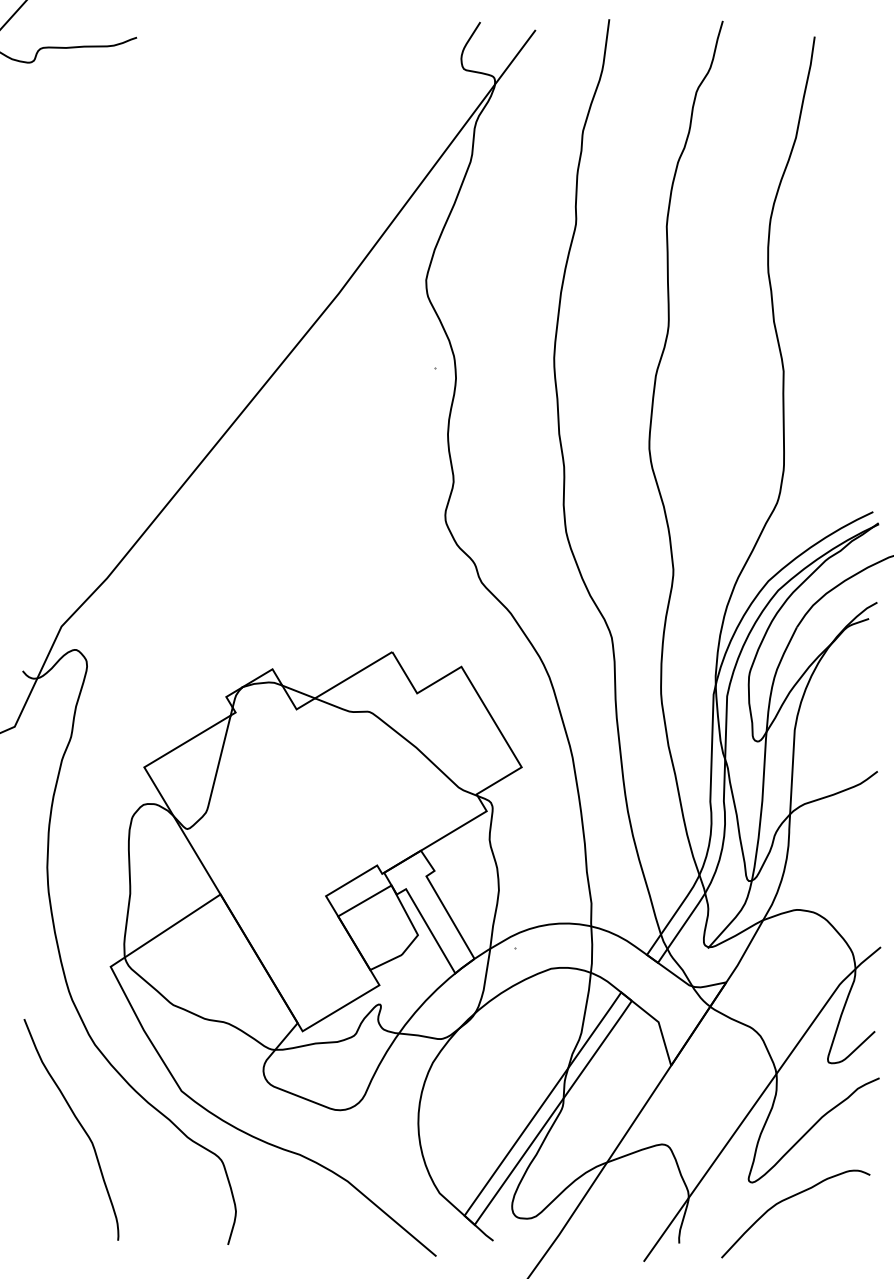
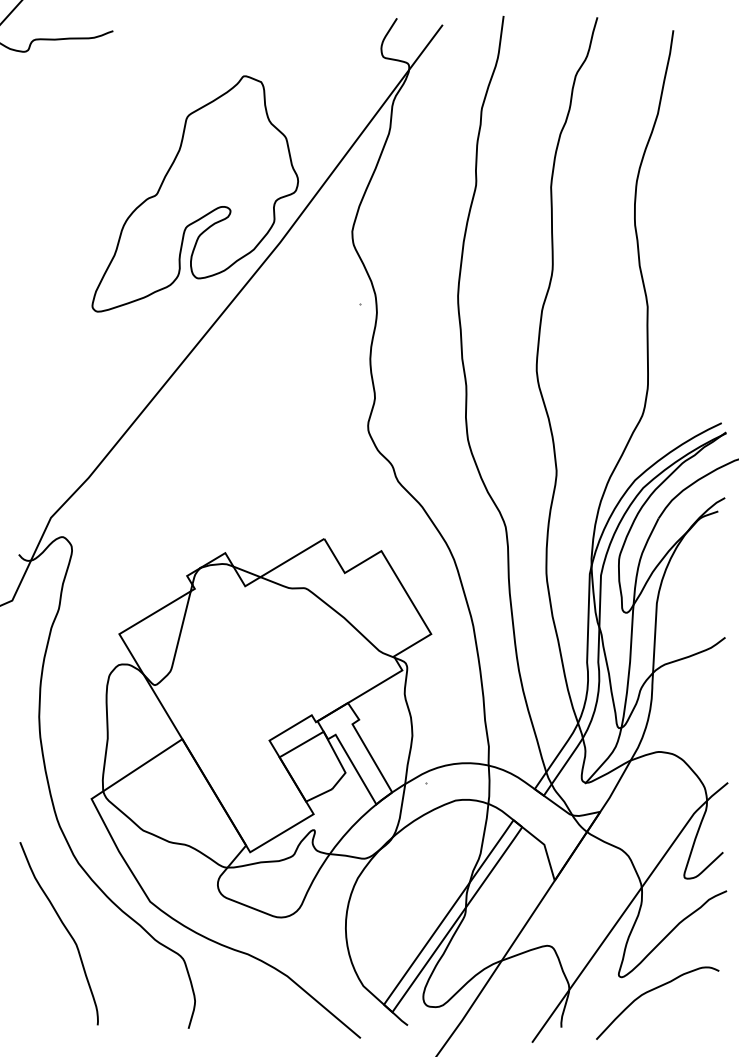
part: (235, 234) -> (194, 193), added

